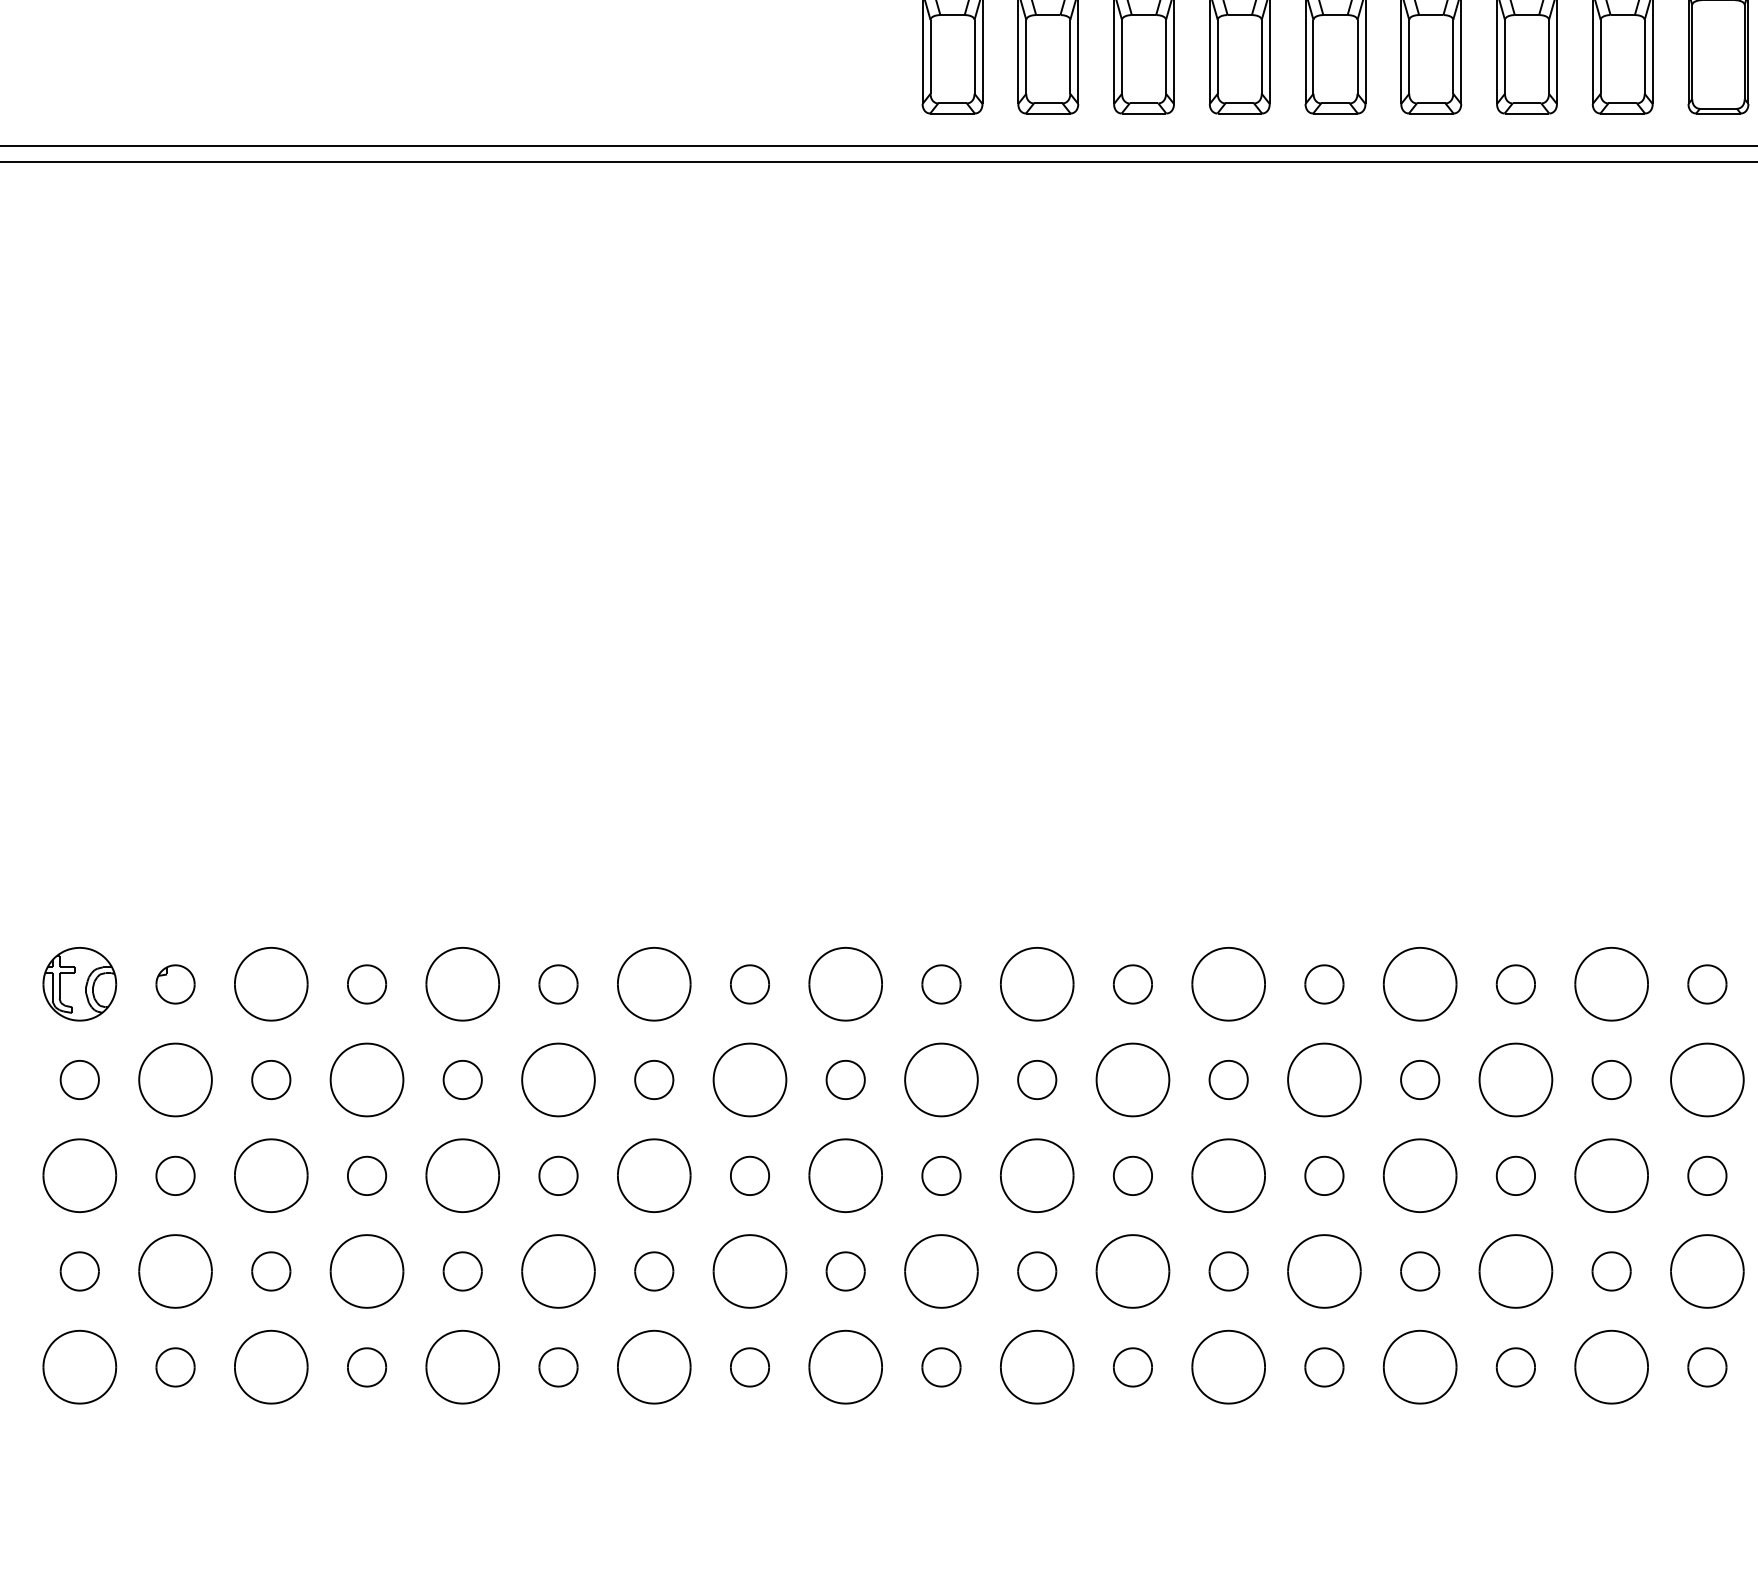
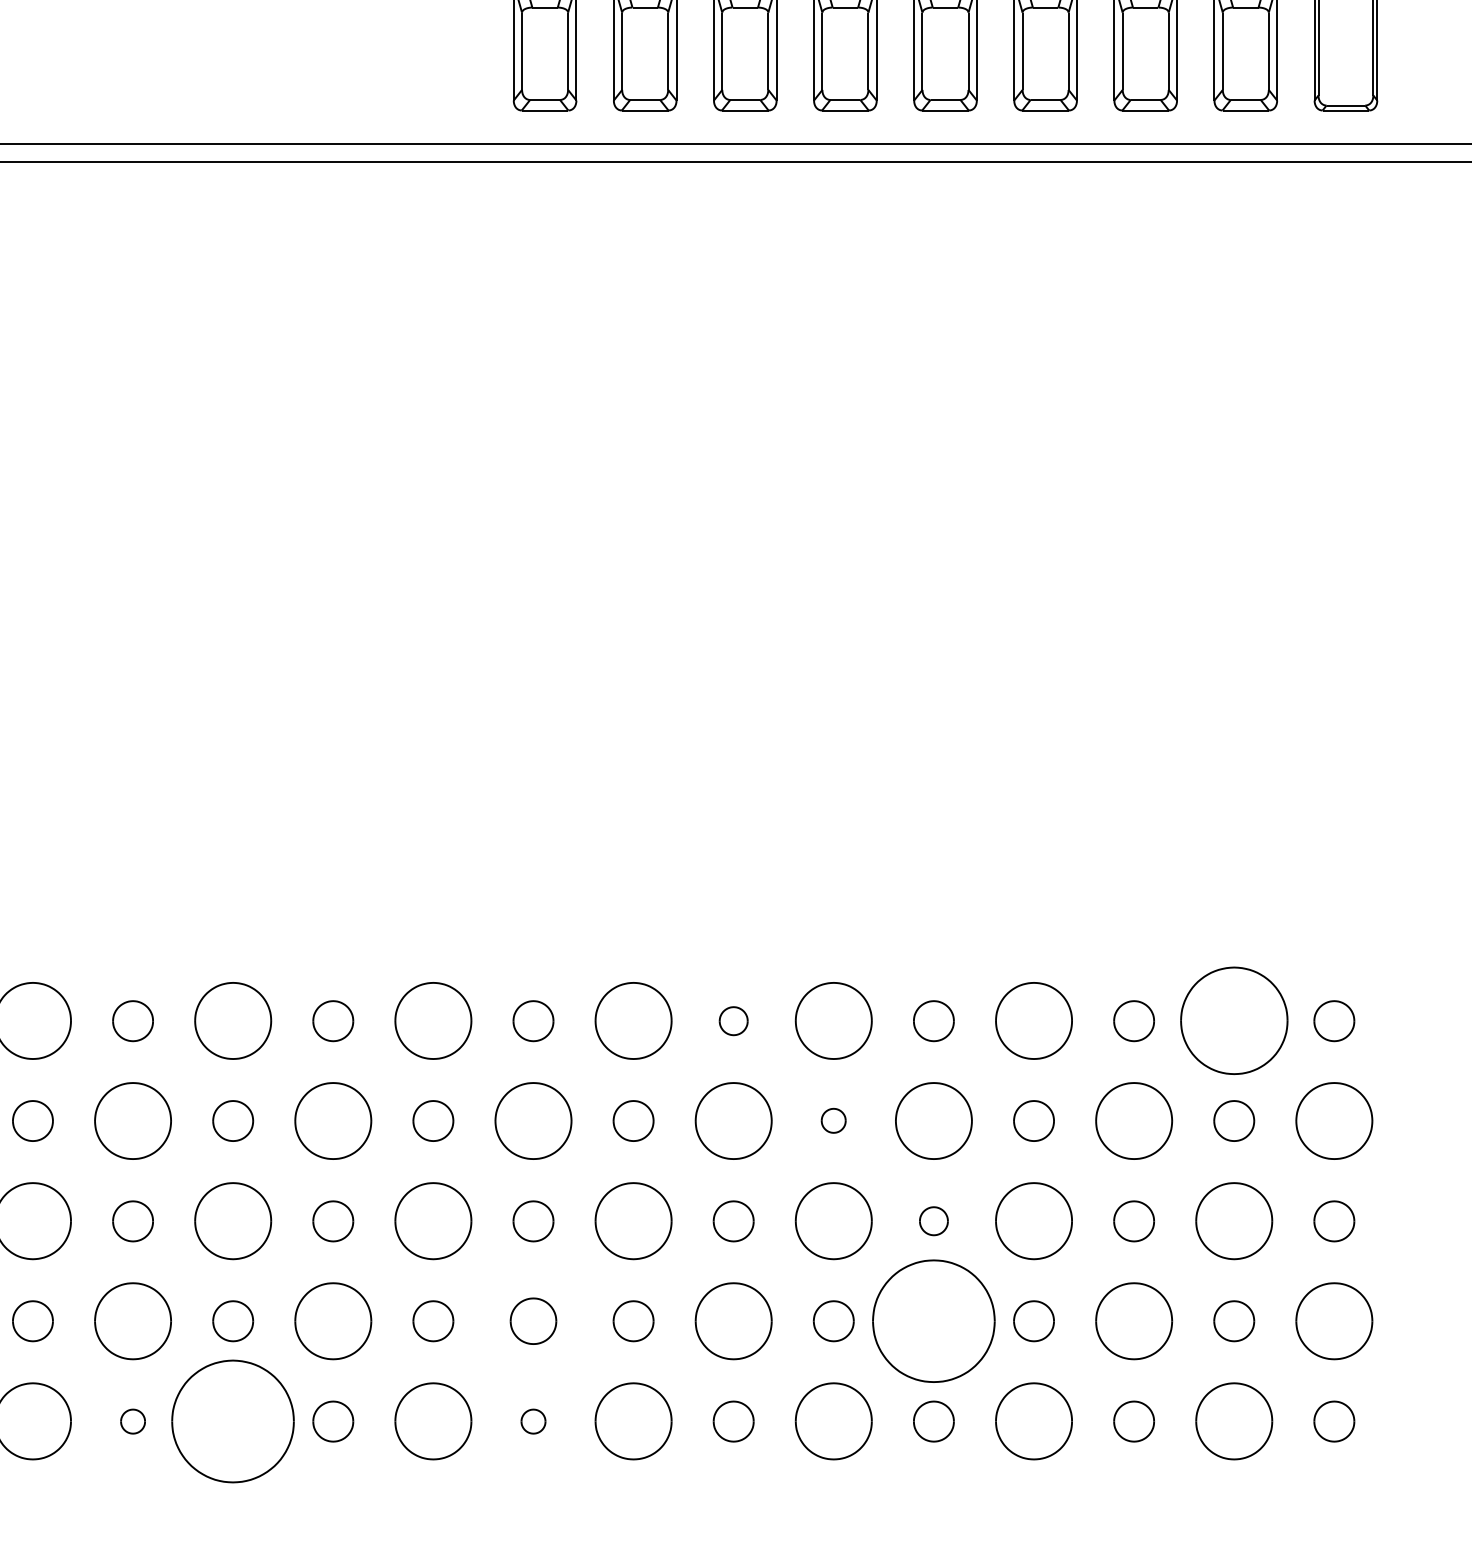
part: (1132, 984) -> (733, 1021), size x0.7
part: (1611, 984) -> (1234, 1021), size x1.4
part: (1228, 1079) -> (833, 1120), size x0.6
part: (1324, 1175) -> (933, 1220), size x0.7
part: (941, 1271) -> (533, 1321), size x0.6
part: (1324, 1271) -> (933, 1321), size x1.6
part: (654, 1366) -> (233, 1420), size x1.6
part: (558, 1367) -> (133, 1421), size x0.6
part: (941, 1367) -> (533, 1421), size x0.6

